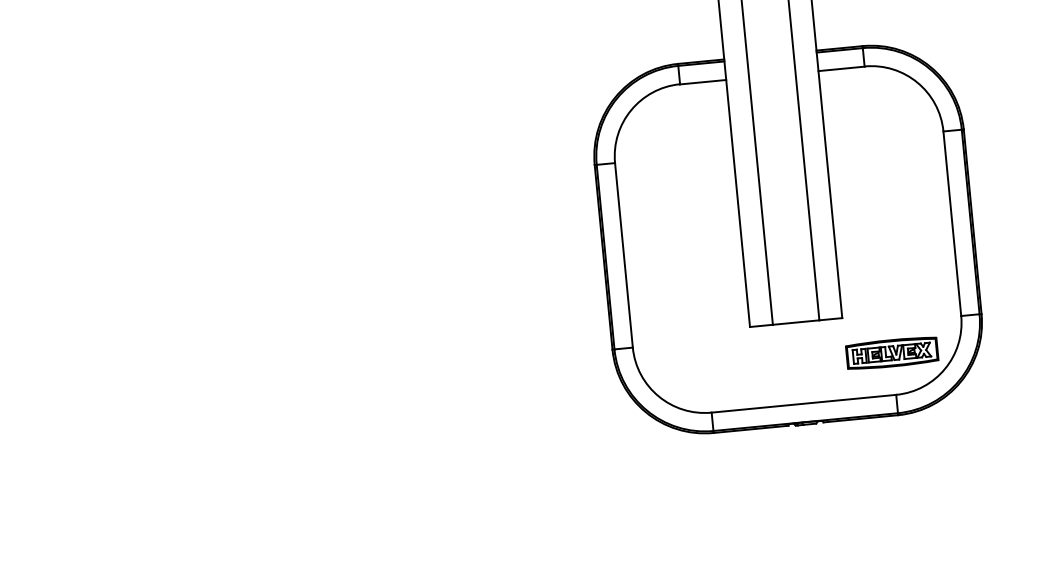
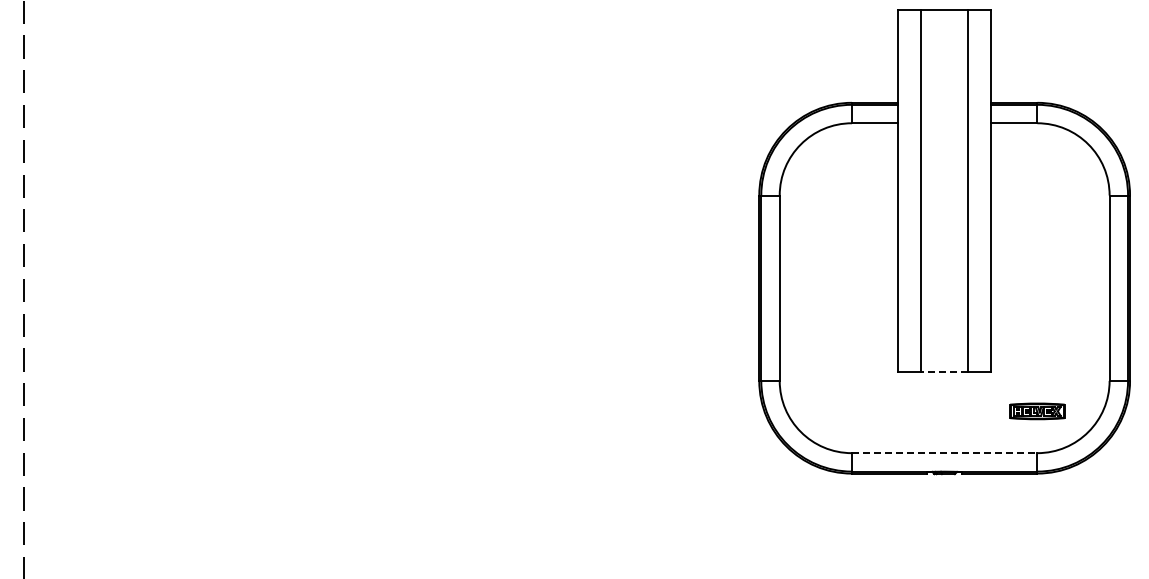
line: (795, 322) -> (944, 371), solid -> dashed
part: (892, 353) -> (1037, 411), size x0.6
line: (803, 404) -> (944, 453), solid -> dashed

